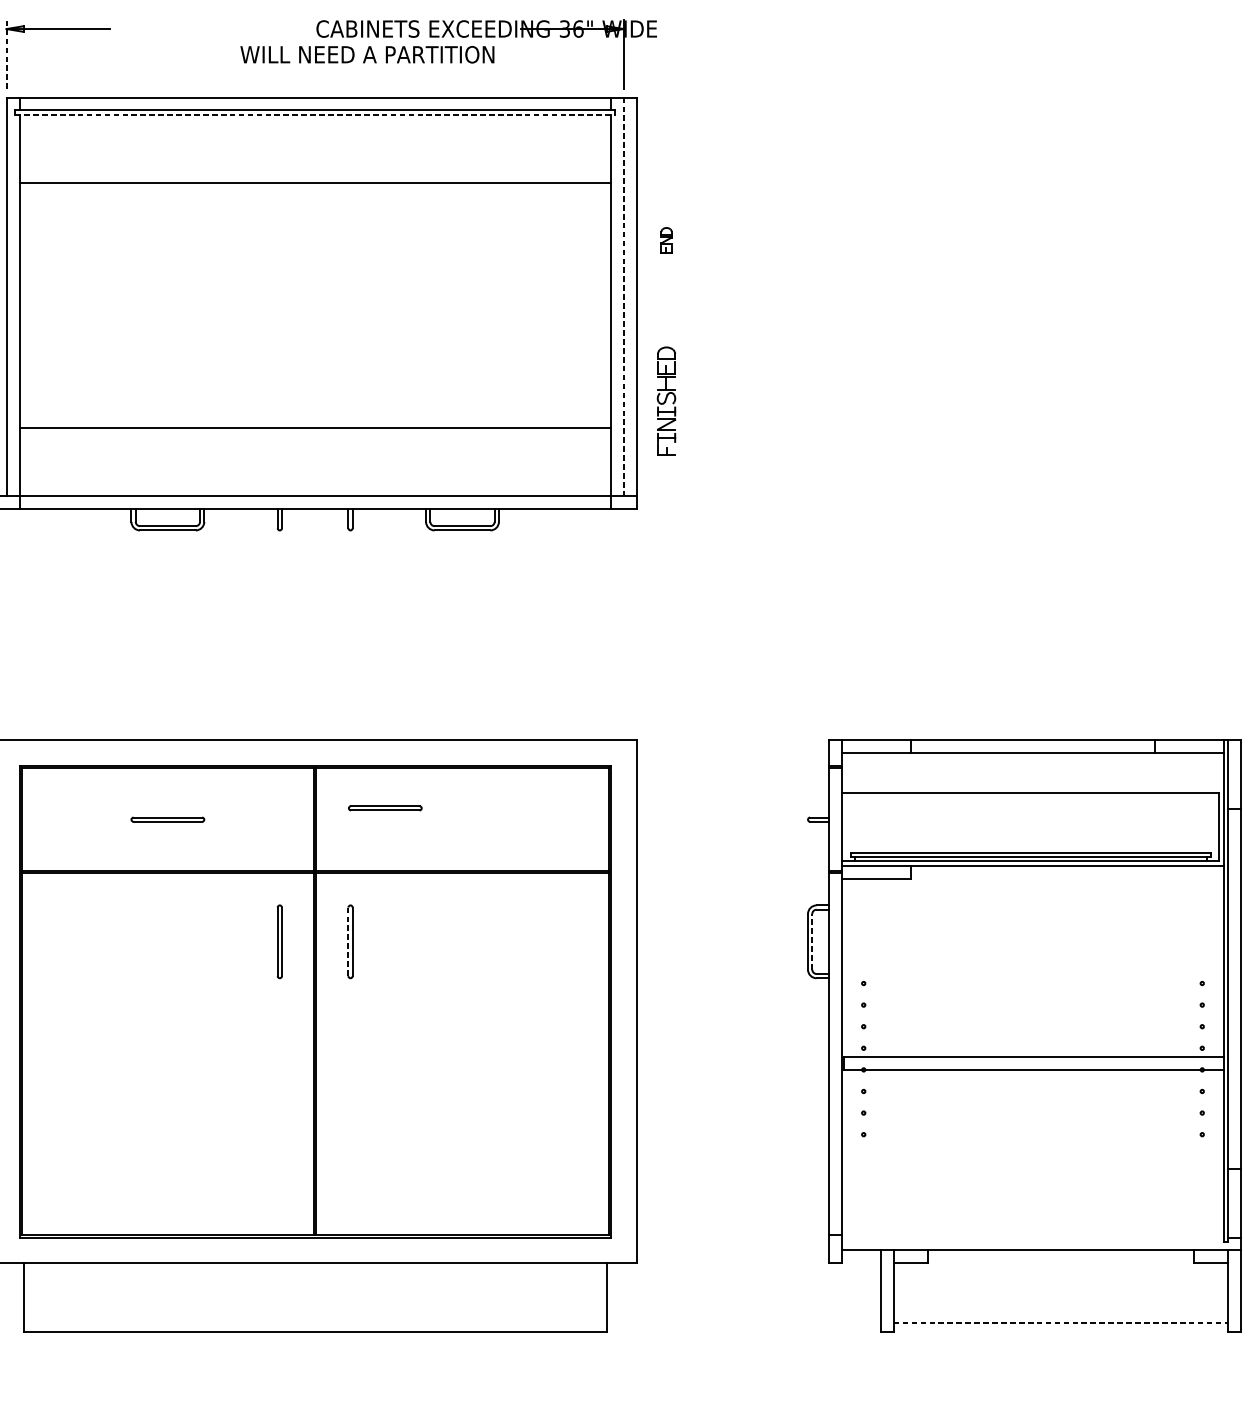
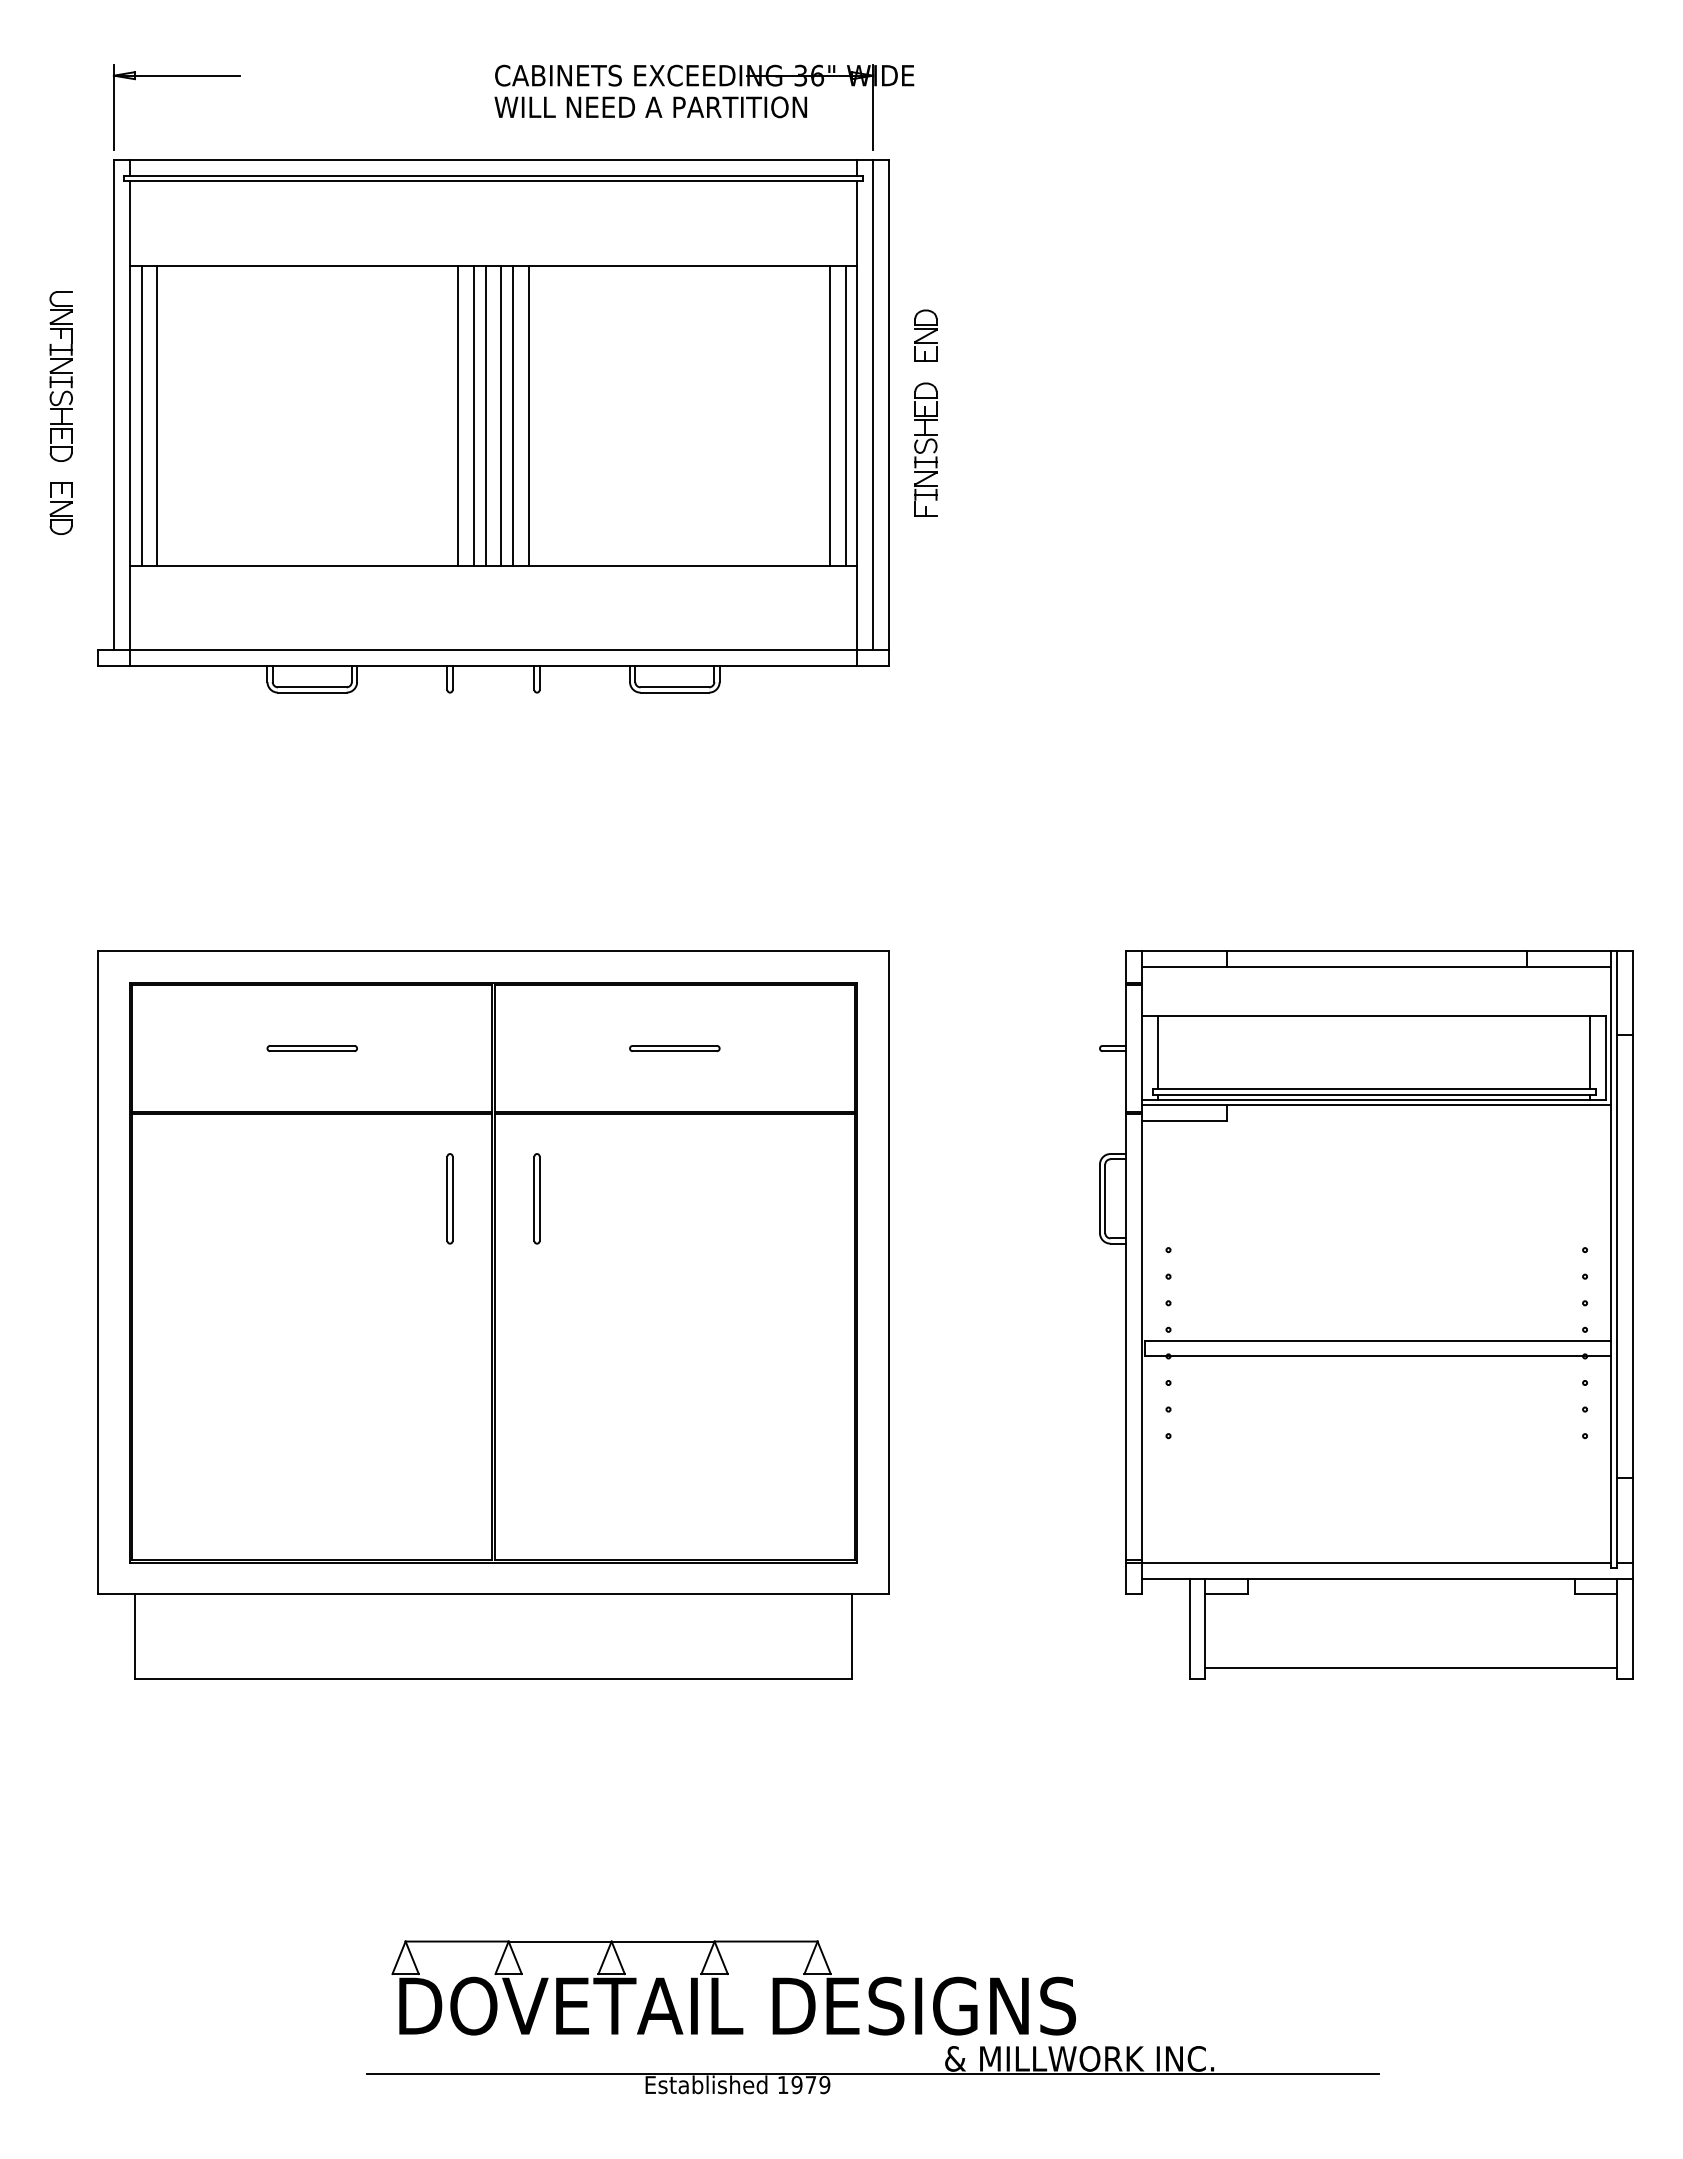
line: (6, 54) -> (113, 106), dashed -> solid
text: (367, 54) -> (650, 107), moved
line: (315, 115) -> (494, 181), dashed -> solid
part: (666, 240) -> (925, 335), size x1.67
line: (623, 297) -> (873, 405), dashed -> solid
line: (29, 305) -> (141, 415), added
line: (42, 305) -> (157, 415), added
line: (285, 305) -> (457, 415), added
line: (298, 305) -> (473, 415), added
line: (308, 305) -> (485, 415), added
line: (321, 305) -> (501, 415), added
line: (331, 305) -> (513, 415), added
line: (344, 305) -> (529, 415), added
line: (588, 305) -> (829, 415), added
line: (601, 305) -> (845, 415), added
part: (666, 401) -> (925, 449), moved
part: (385, 808) -> (674, 1048), moved
line: (854, 822) -> (1157, 1052), added
line: (1206, 822) -> (1590, 1052), added
line: (812, 941) -> (1105, 1198), dashed -> solid
line: (348, 942) -> (534, 1199), dashed -> solid
line: (1026, 1237) -> (1368, 1562), added
line: (1061, 1323) -> (1411, 1668), dashed -> solid

